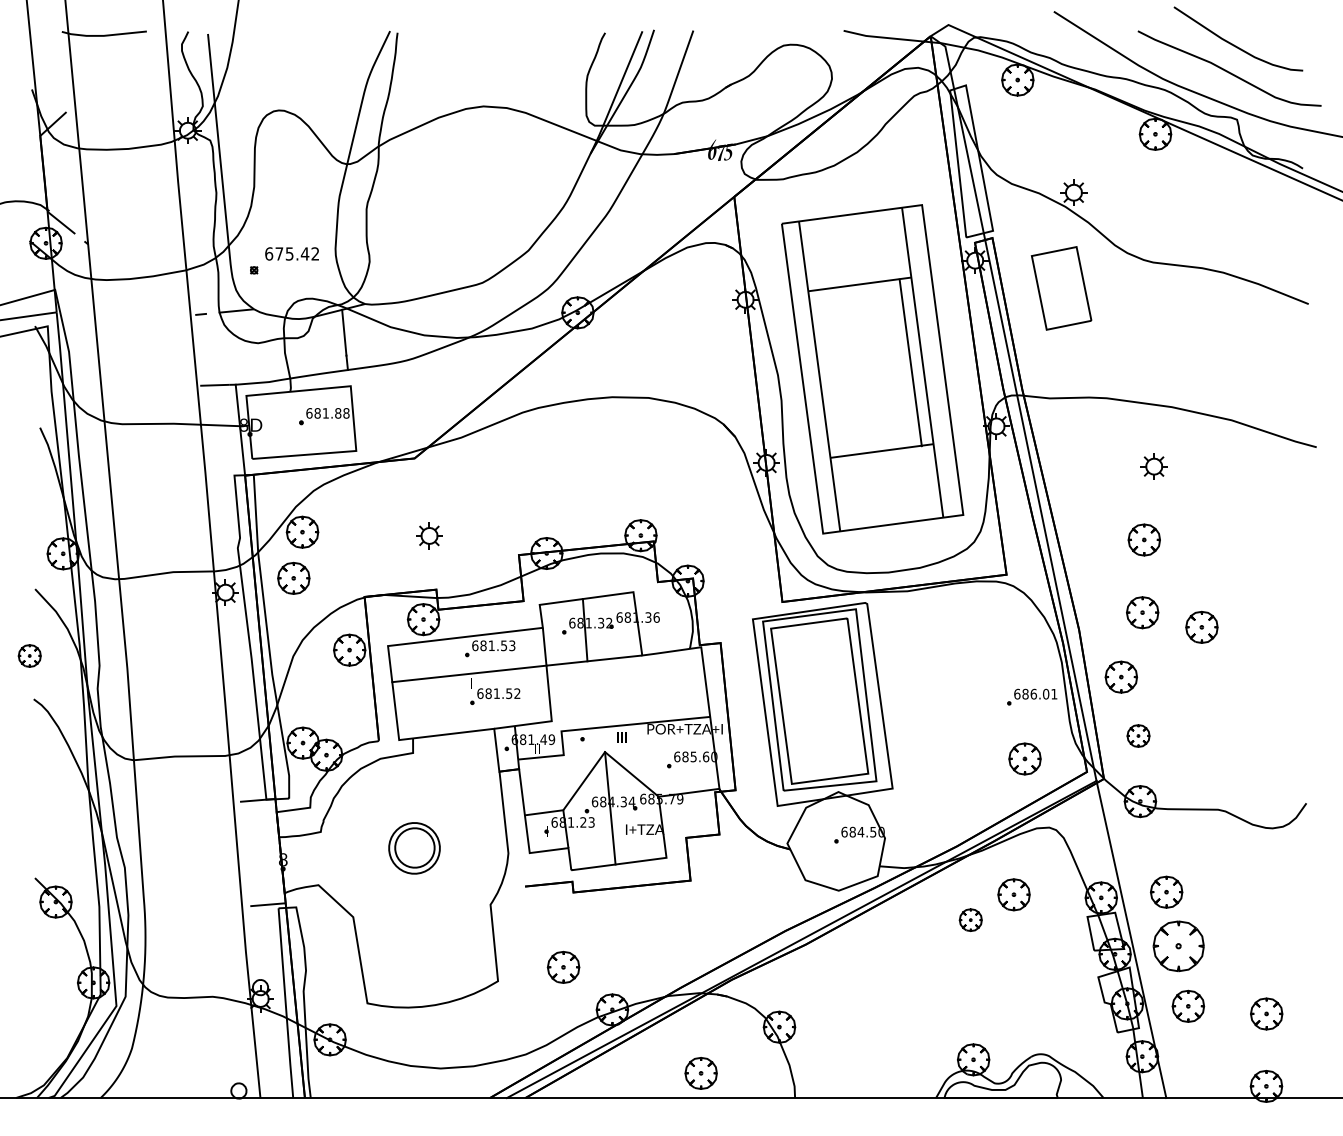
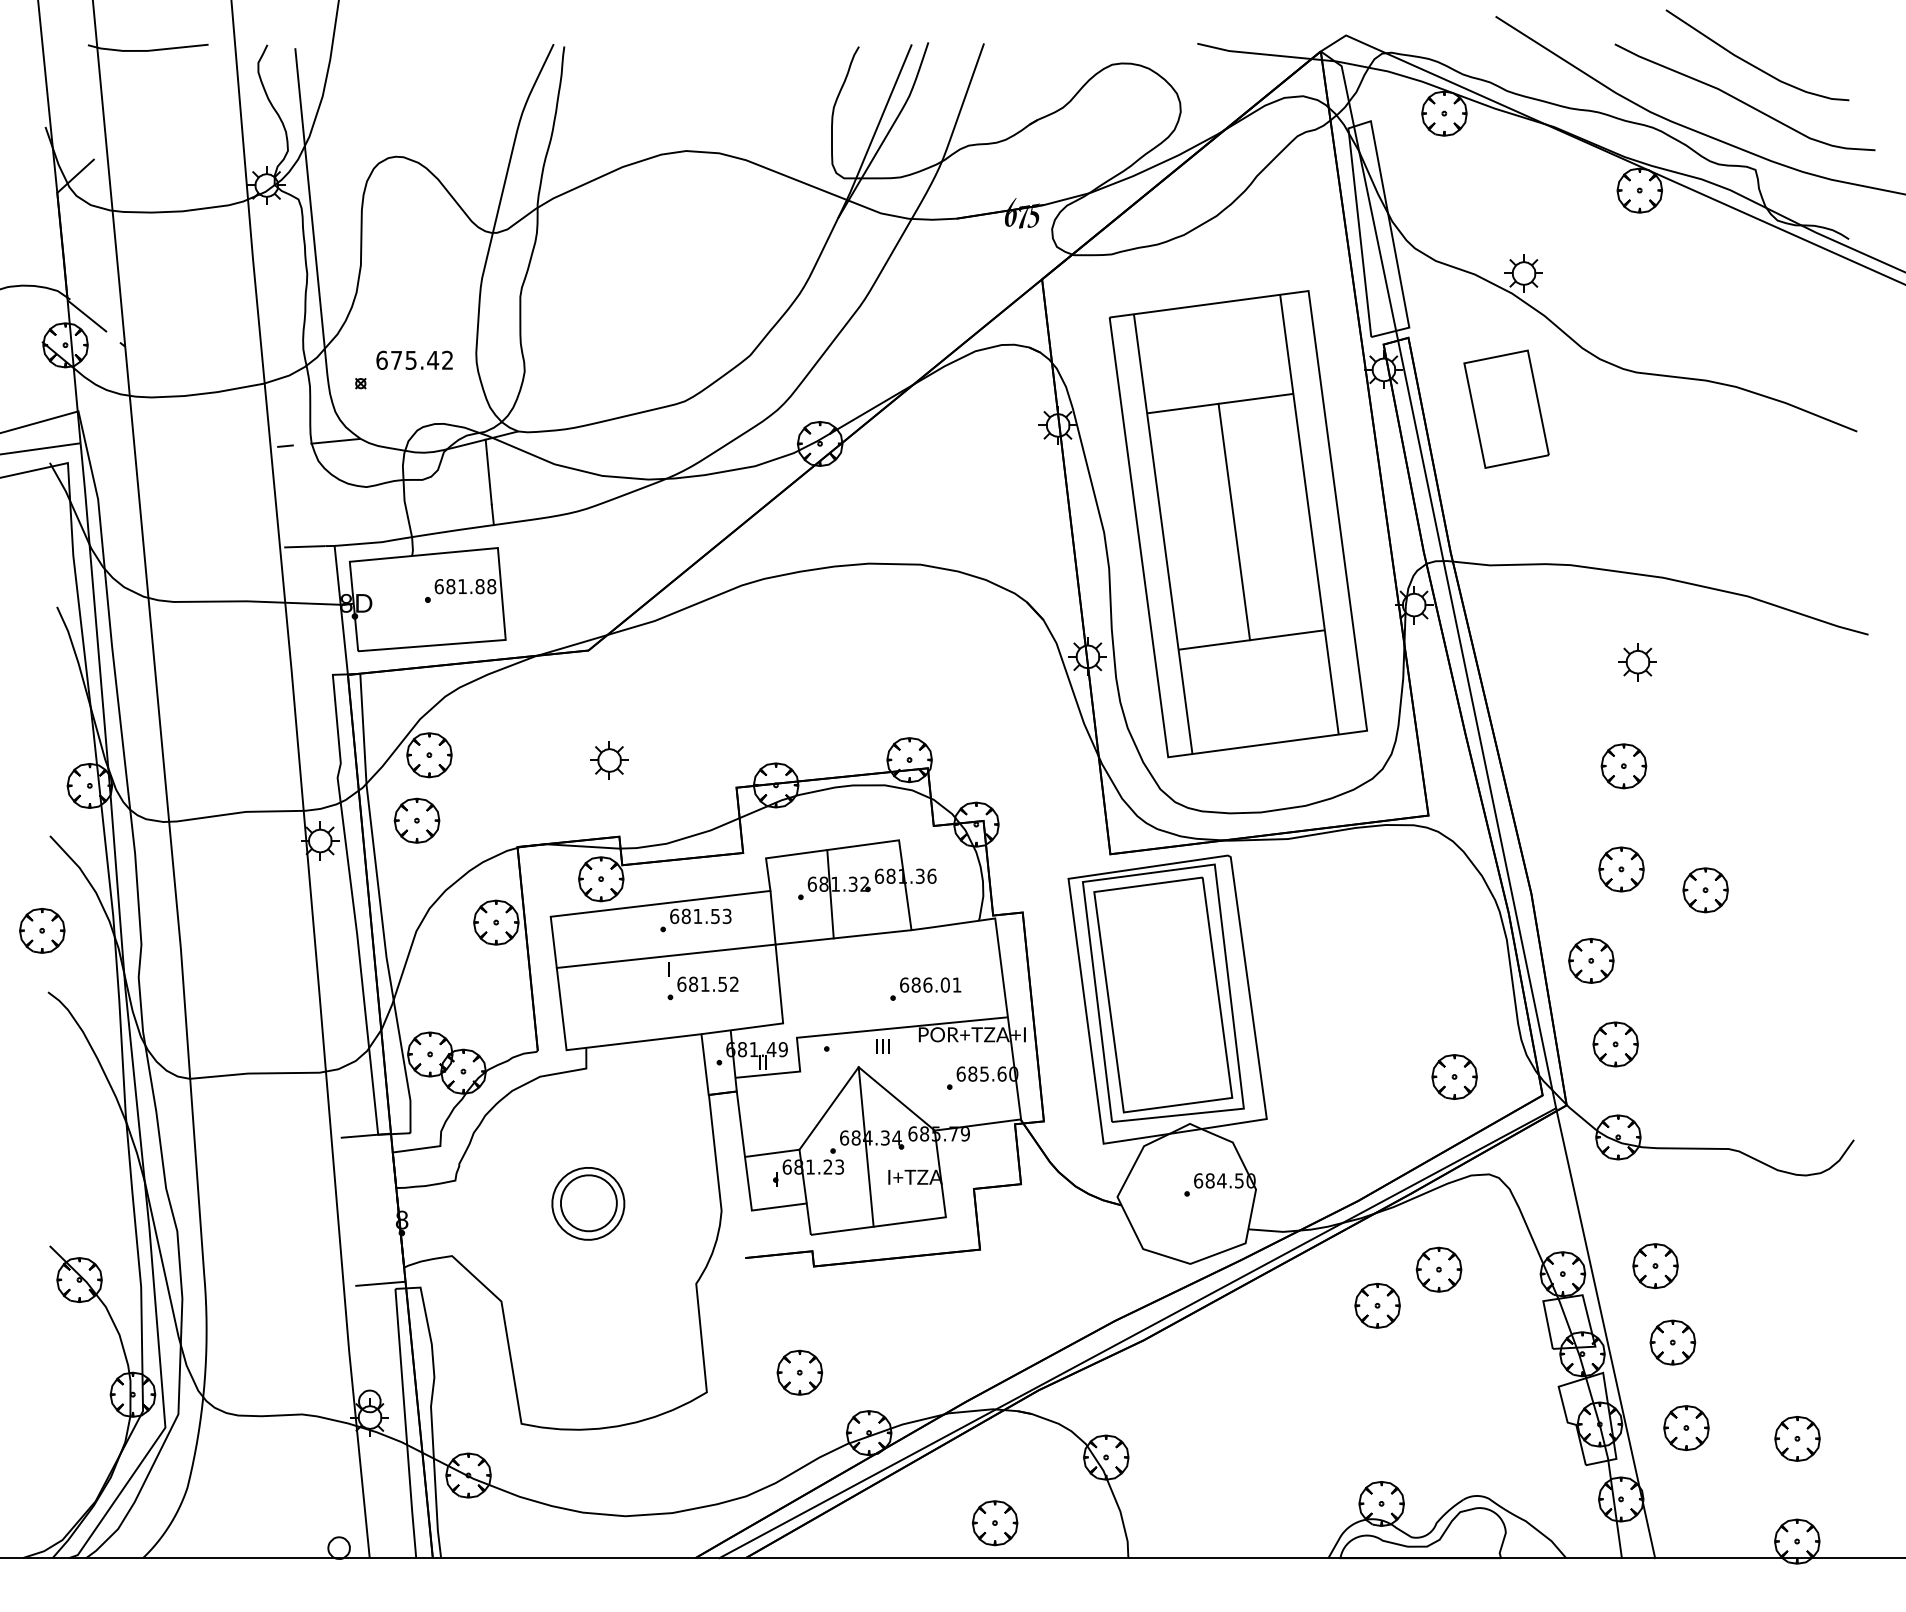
line: (910, 362) -> (1233, 521), moved
part: (29, 655) -> (42, 930), size x1.43
part: (1032, 696) -> (926, 988), moved
part: (1138, 735) -> (1615, 1043), size x1.43
part: (970, 919) -> (1377, 1304), size x1.43
part: (1178, 945) -> (1672, 1341), size x0.62

